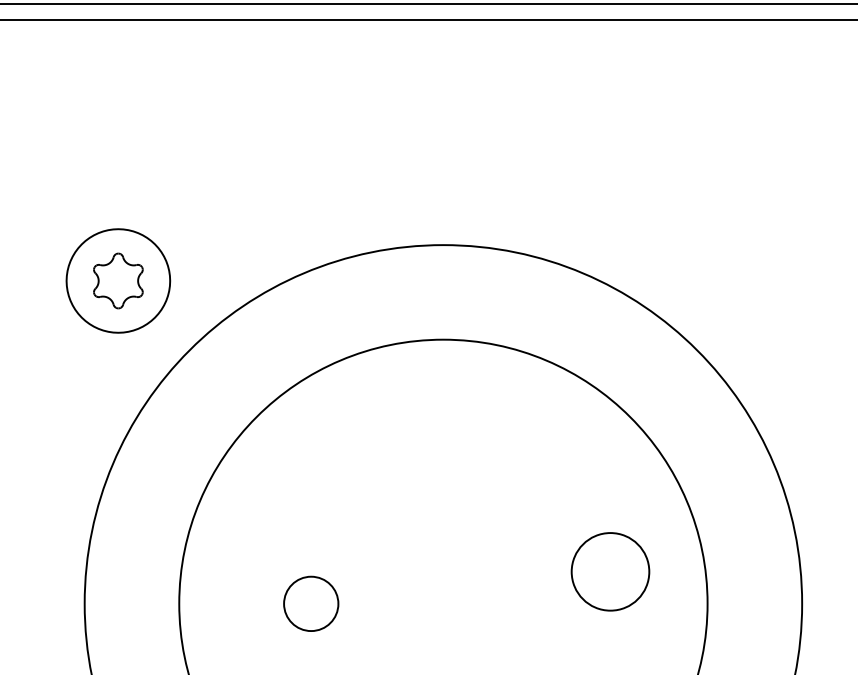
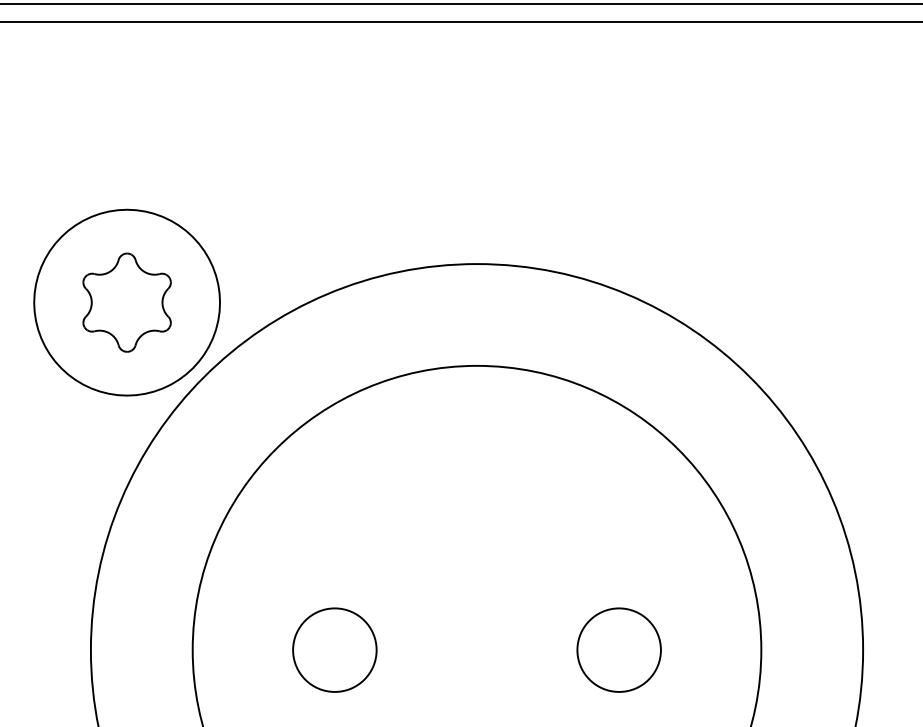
part: (118, 280) -> (127, 302), size x1.67
circle: (610, 571) -> (619, 649), moved
circle: (310, 603) -> (333, 649), size x1.43

